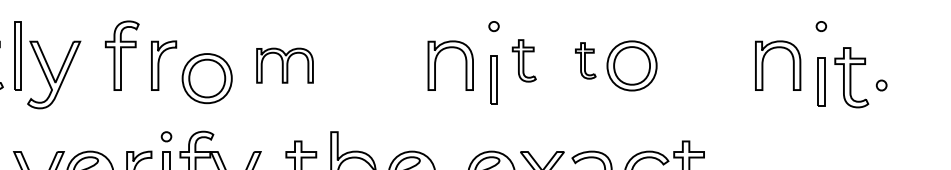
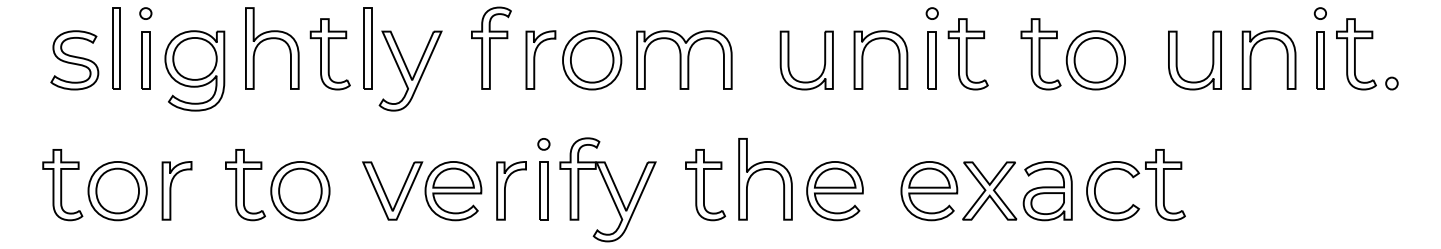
part: (523, 61) -> (967, 54), size x1.43
part: (585, 61) -> (1040, 54), size x1.67
part: (285, 65) -> (684, 59), size x1.43
part: (373, 66) -> (789, 60), added
part: (700, 66) -> (1177, 60), added
part: (851, 77) -> (1356, 54), moved
part: (207, 78) -> (592, 60), moved
part: (493, 80) -> (931, 60), moved
part: (821, 82) -> (1320, 60), moved

